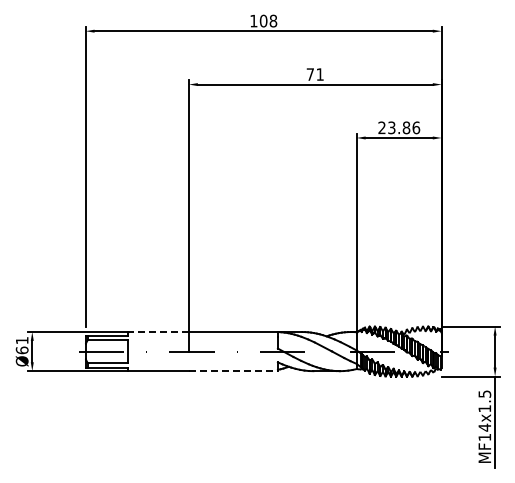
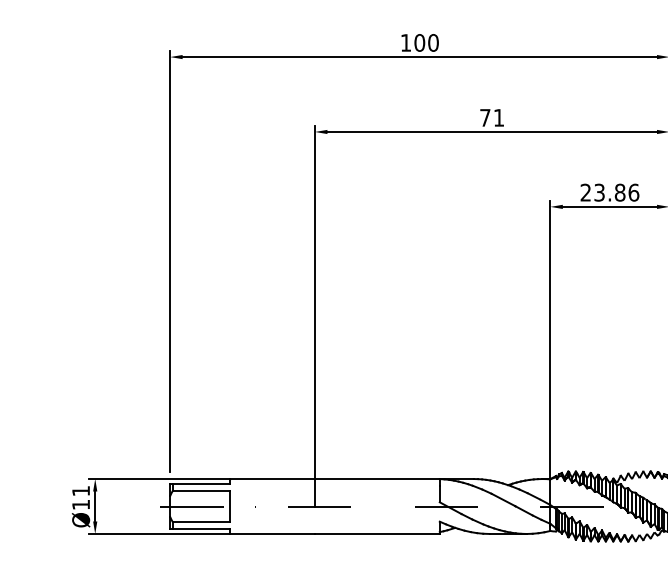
text: (273, 21) -> (433, 43), 108 -> 100
line: (158, 332) -> (272, 479), dashed -> solid
text: (21, 350) -> (80, 504), Ø61 -> Ø11
line: (233, 371) -> (377, 534), dashed -> solid

